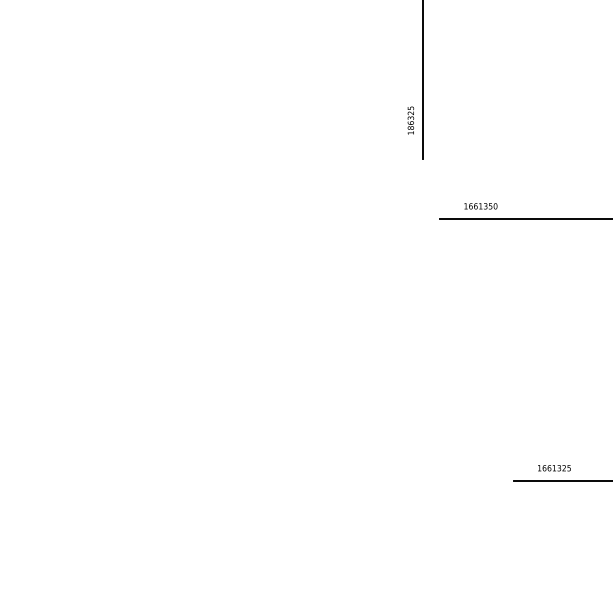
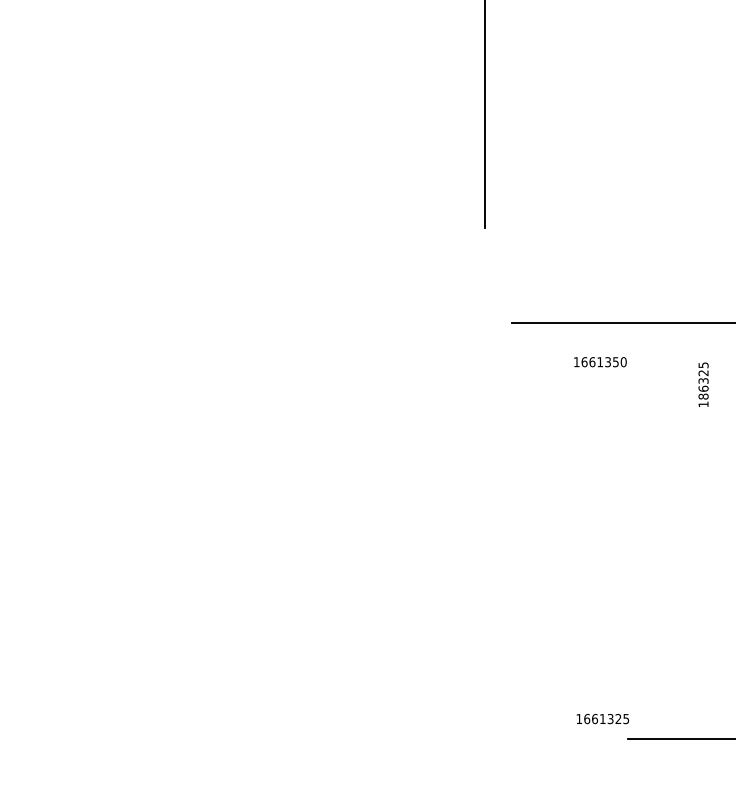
text: (410, 120) -> (702, 384), moved
text: (480, 206) -> (599, 362), moved
text: (554, 468) -> (602, 719), moved

